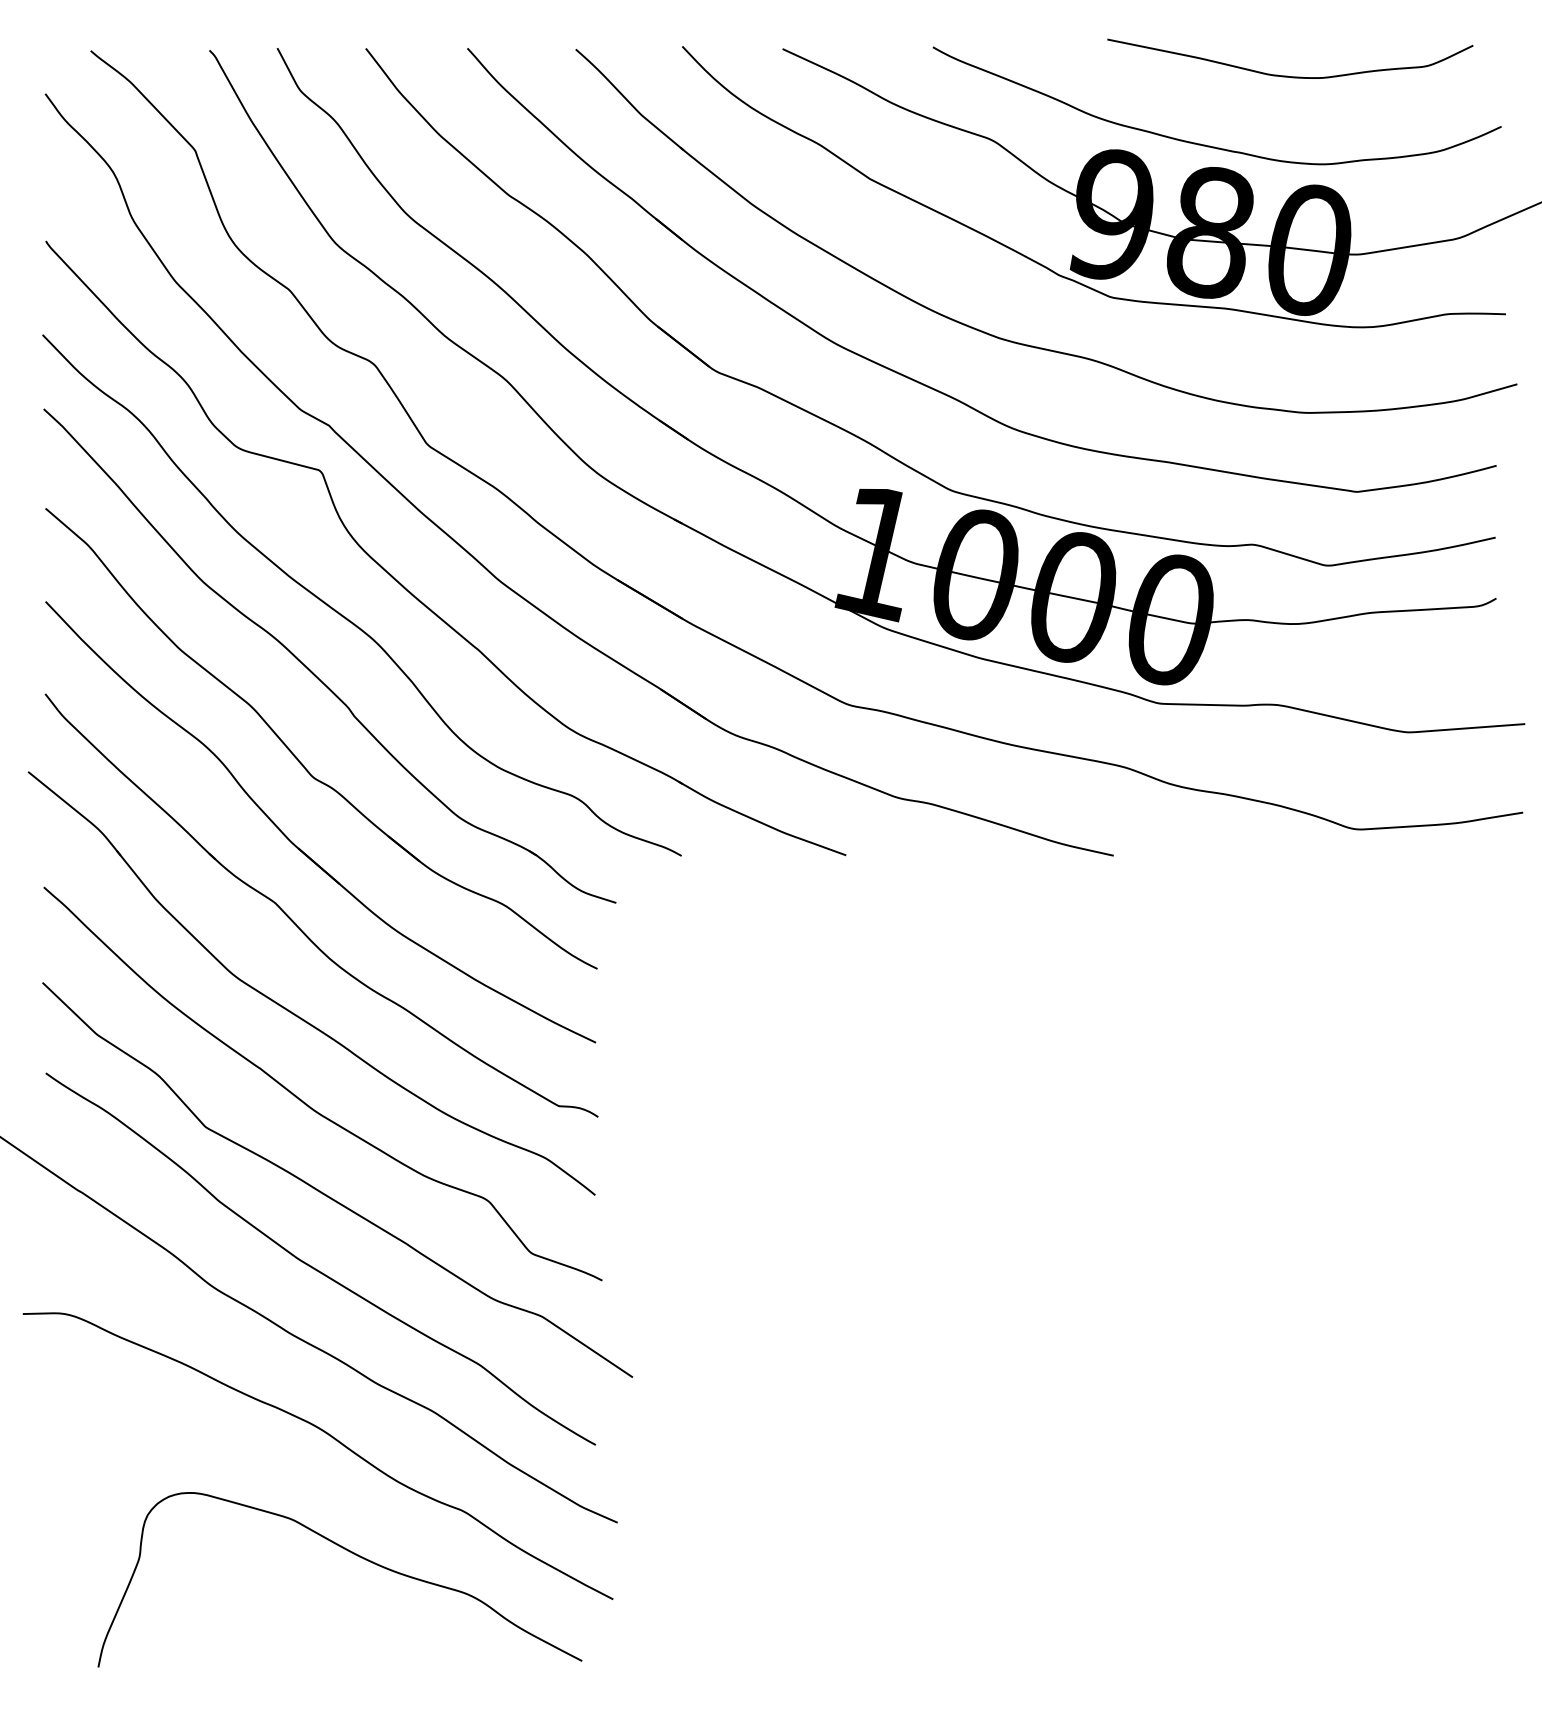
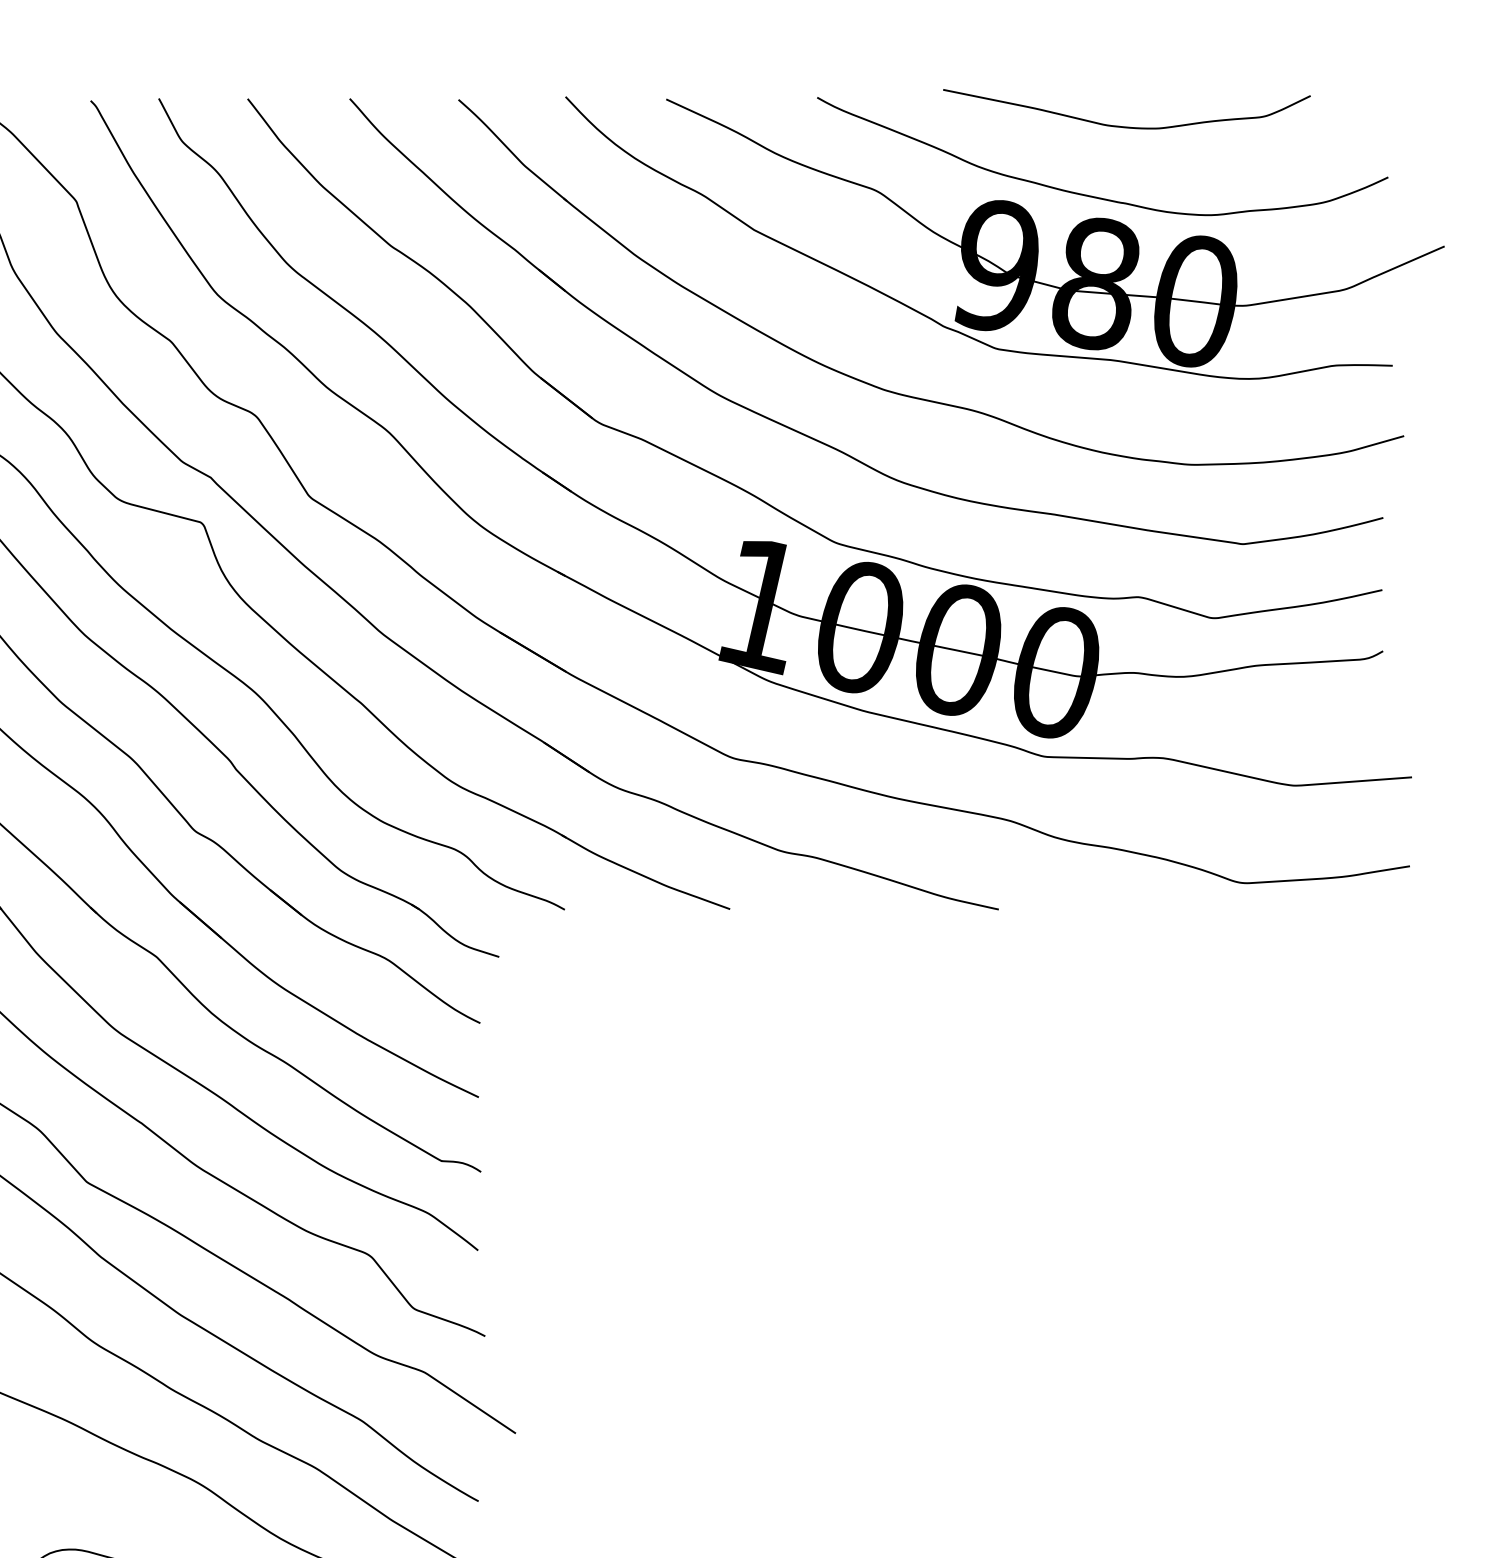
curve: (1287, 75) -> (1124, 125), moved

